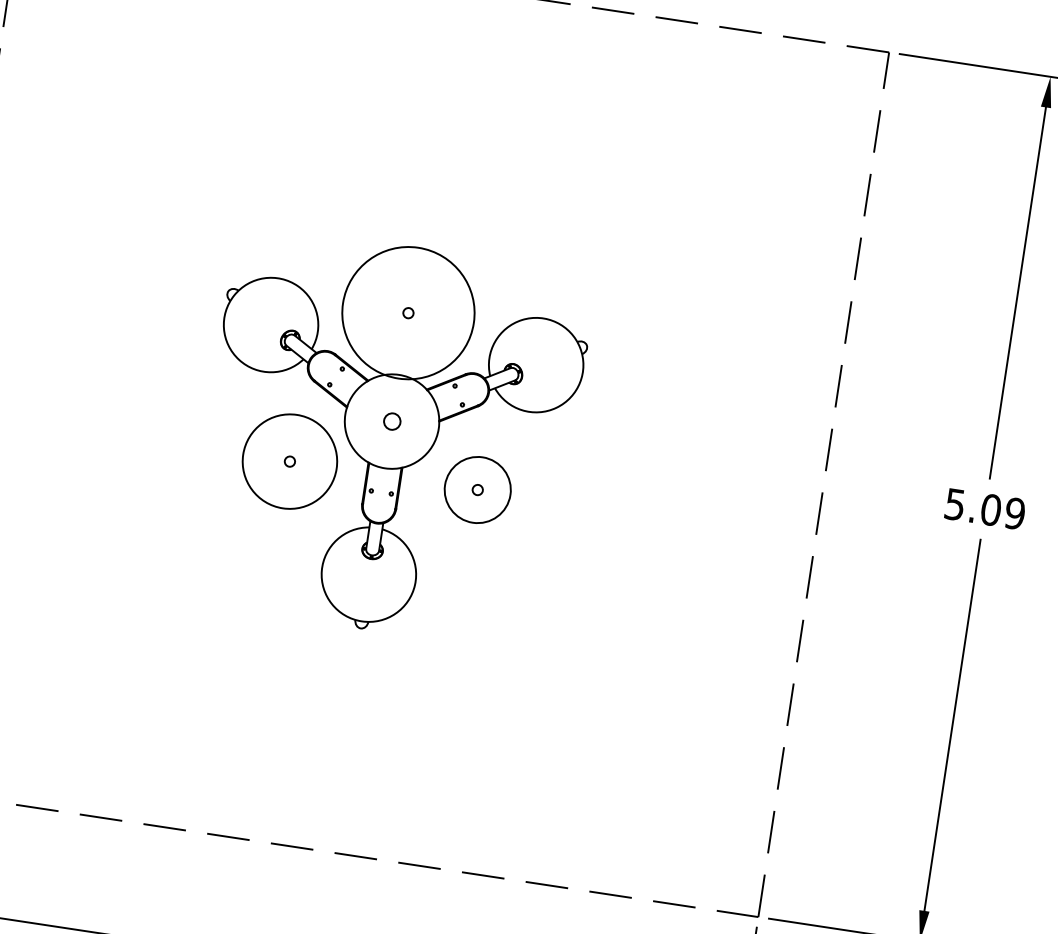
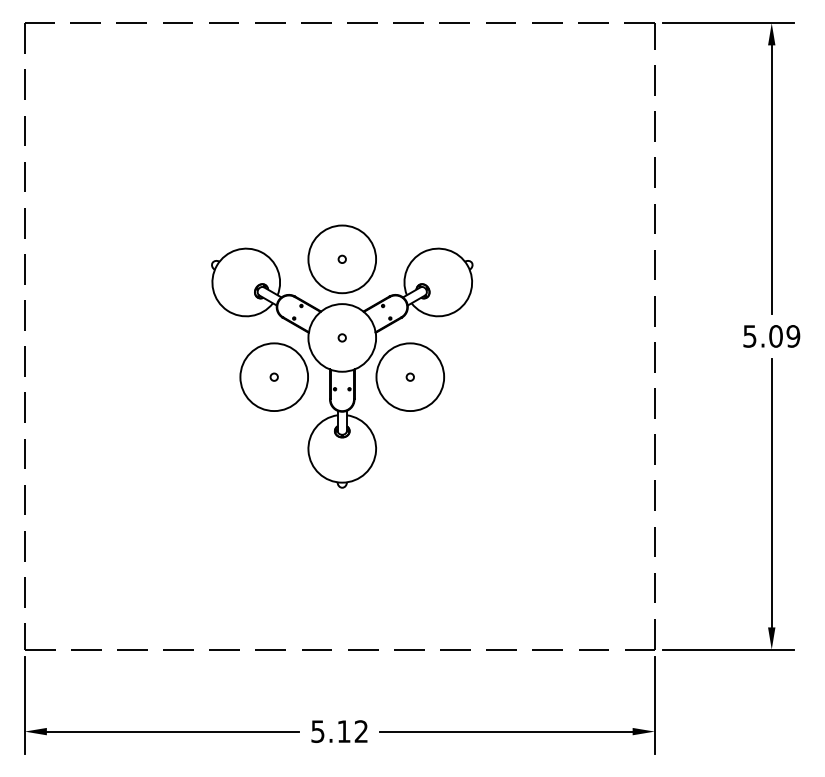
circle: (408, 313) -> (342, 259), size x0.71
circle: (391, 420) -> (341, 337), size x0.62
circle: (477, 490) -> (410, 377), size x1.43

